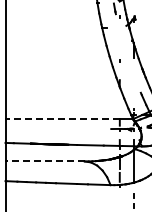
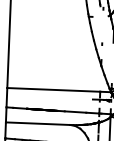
line: (62, 119) -> (53, 90), dashed -> solid
line: (45, 161) -> (38, 123), dashed -> solid

